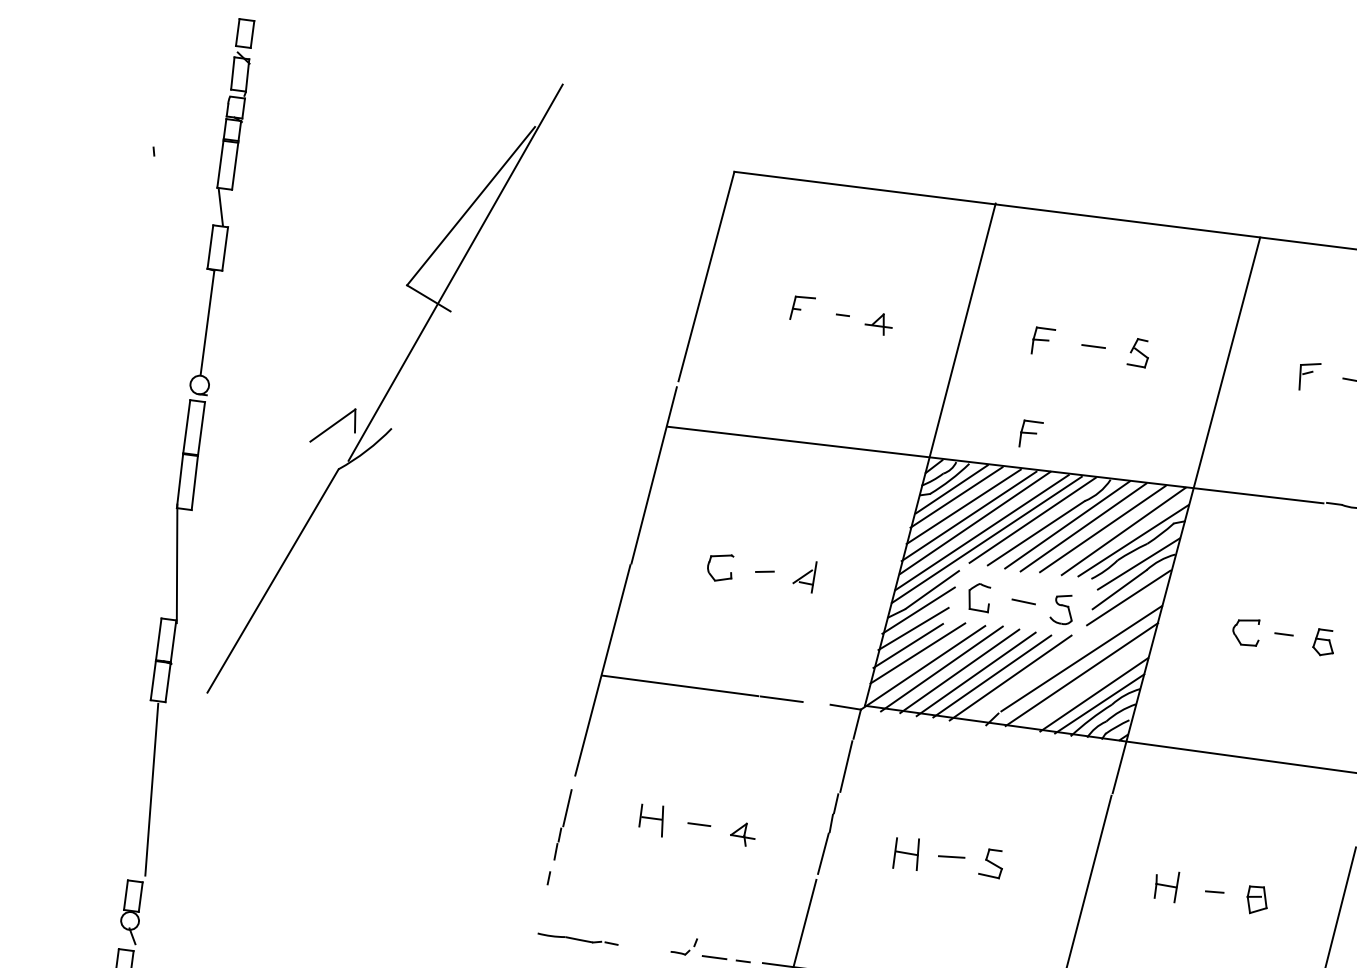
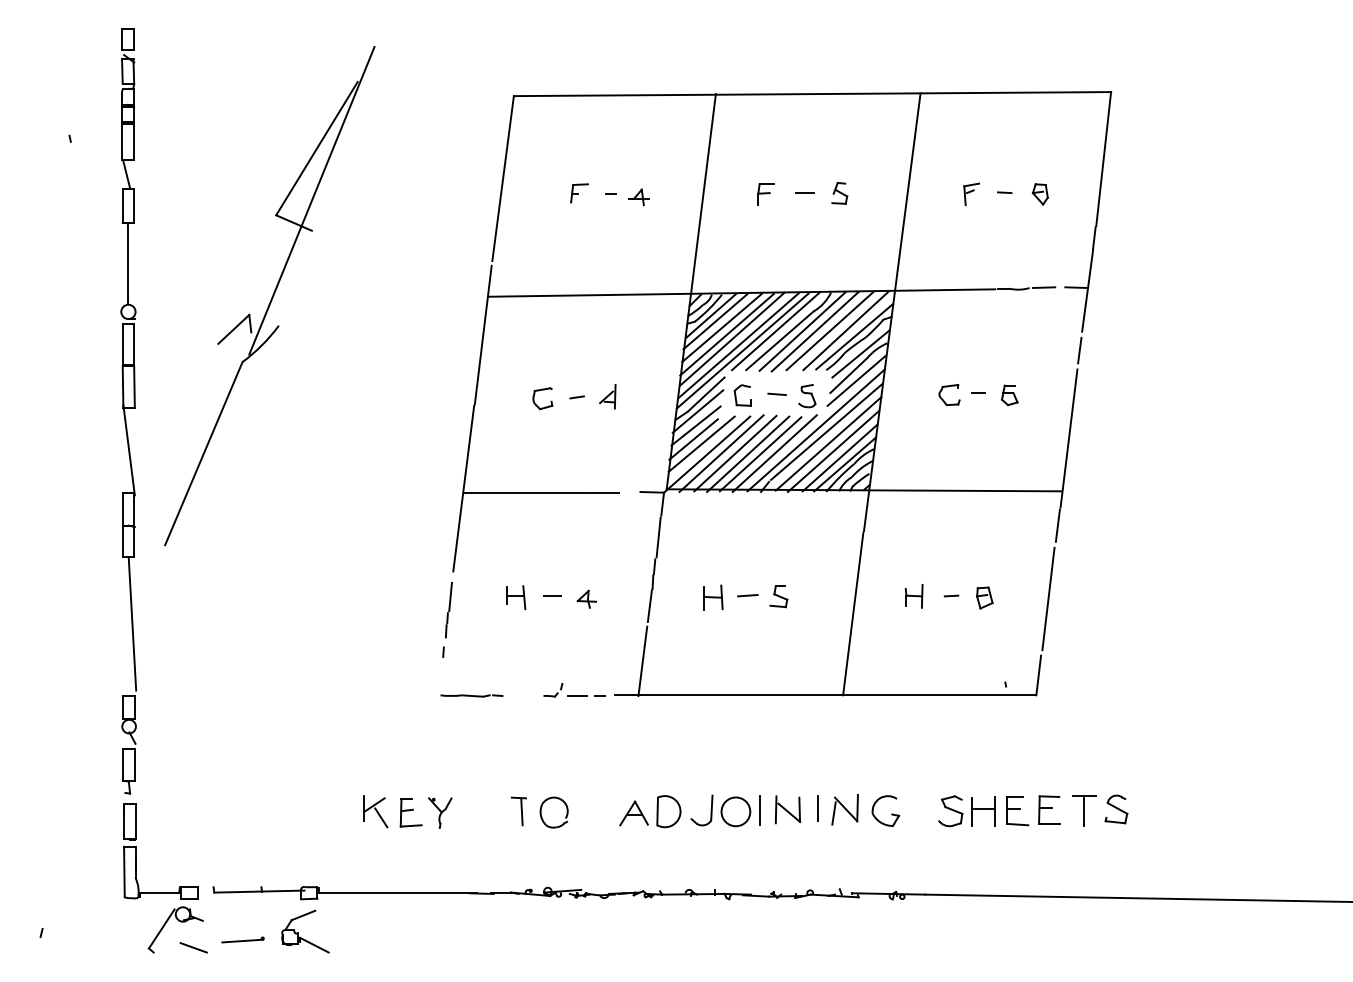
part: (1030, 434) -> (765, 266), removed
line: (1067, 655) -> (815, 430), added
line: (1085, 685) -> (832, 451), added

